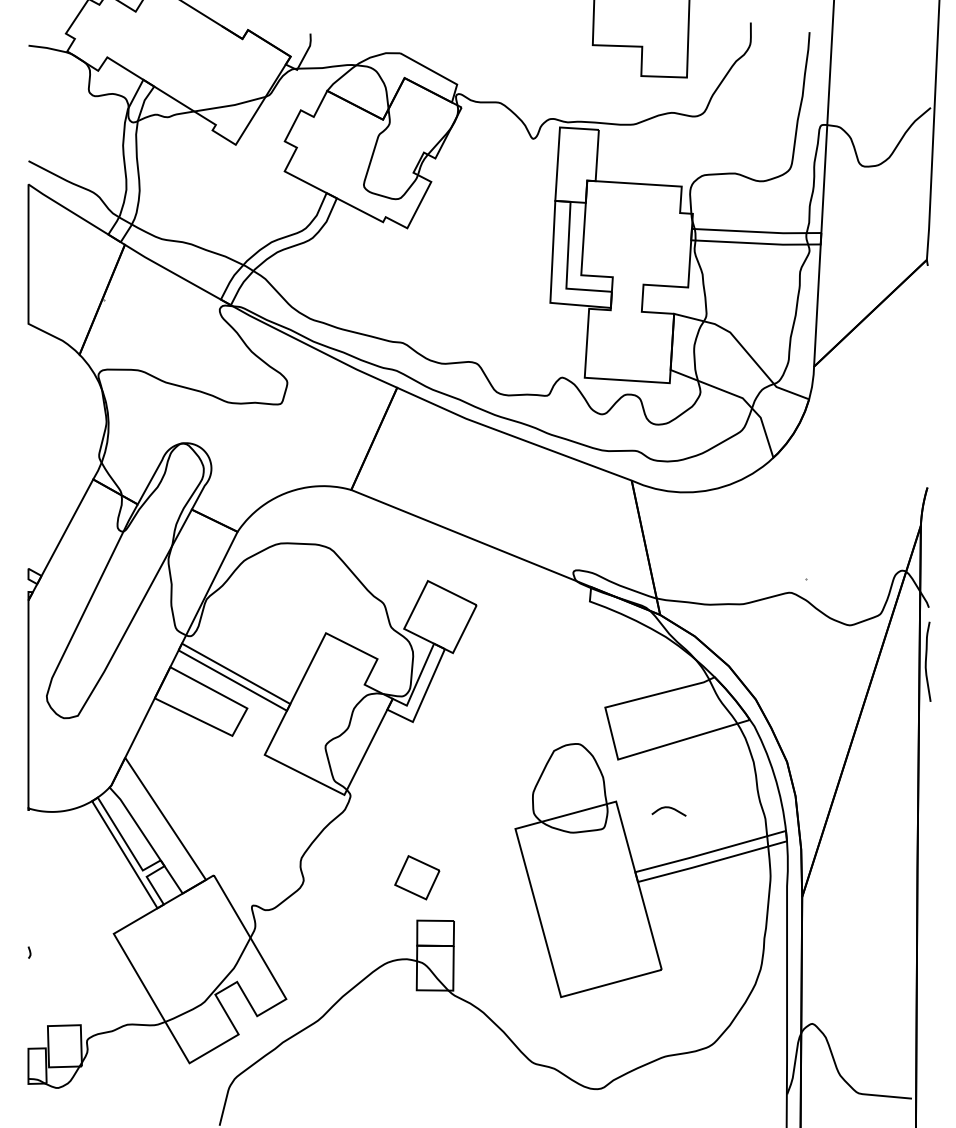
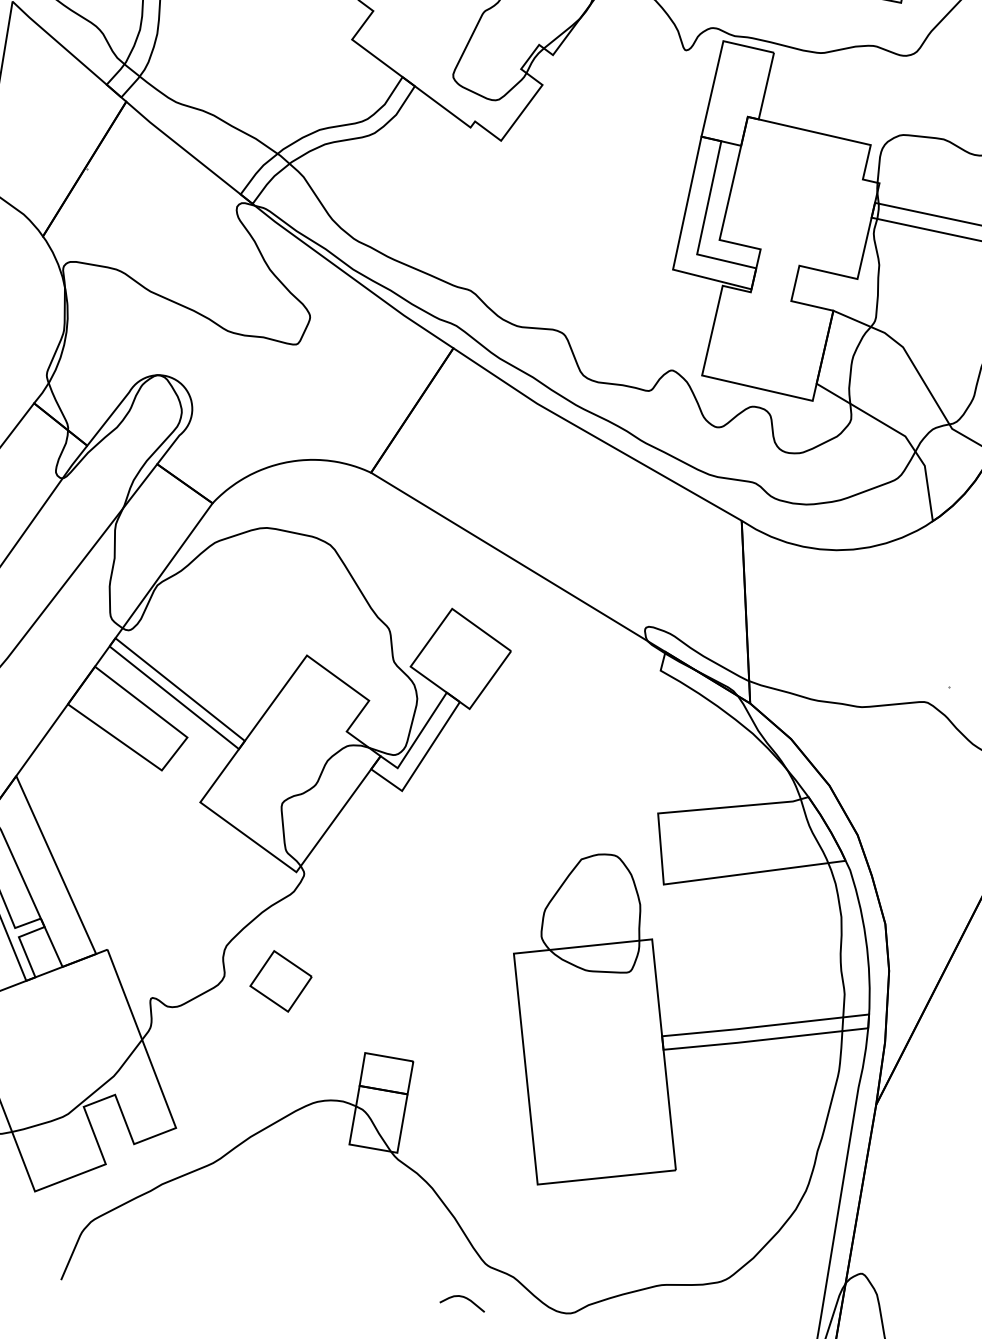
curve: (668, 808) -> (462, 1298), moved
part: (417, 877) -> (281, 981), moved

